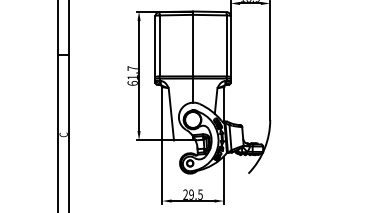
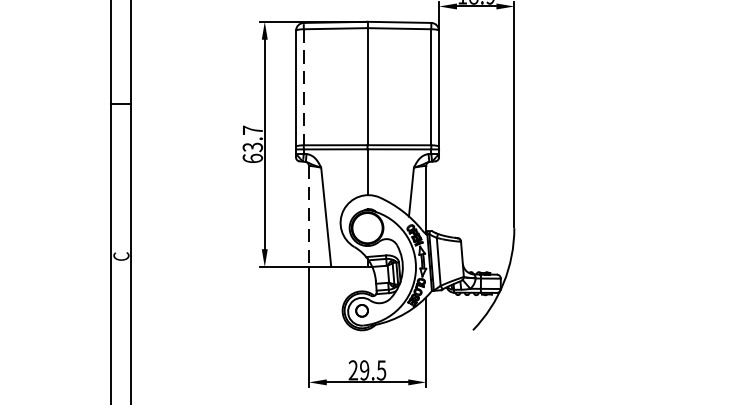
line: (159, 46) -> (303, 88), solid -> dashed
text: (132, 77) -> (252, 147), 61.7 -> 63.7
line: (162, 113) -> (309, 215), solid -> dashed

